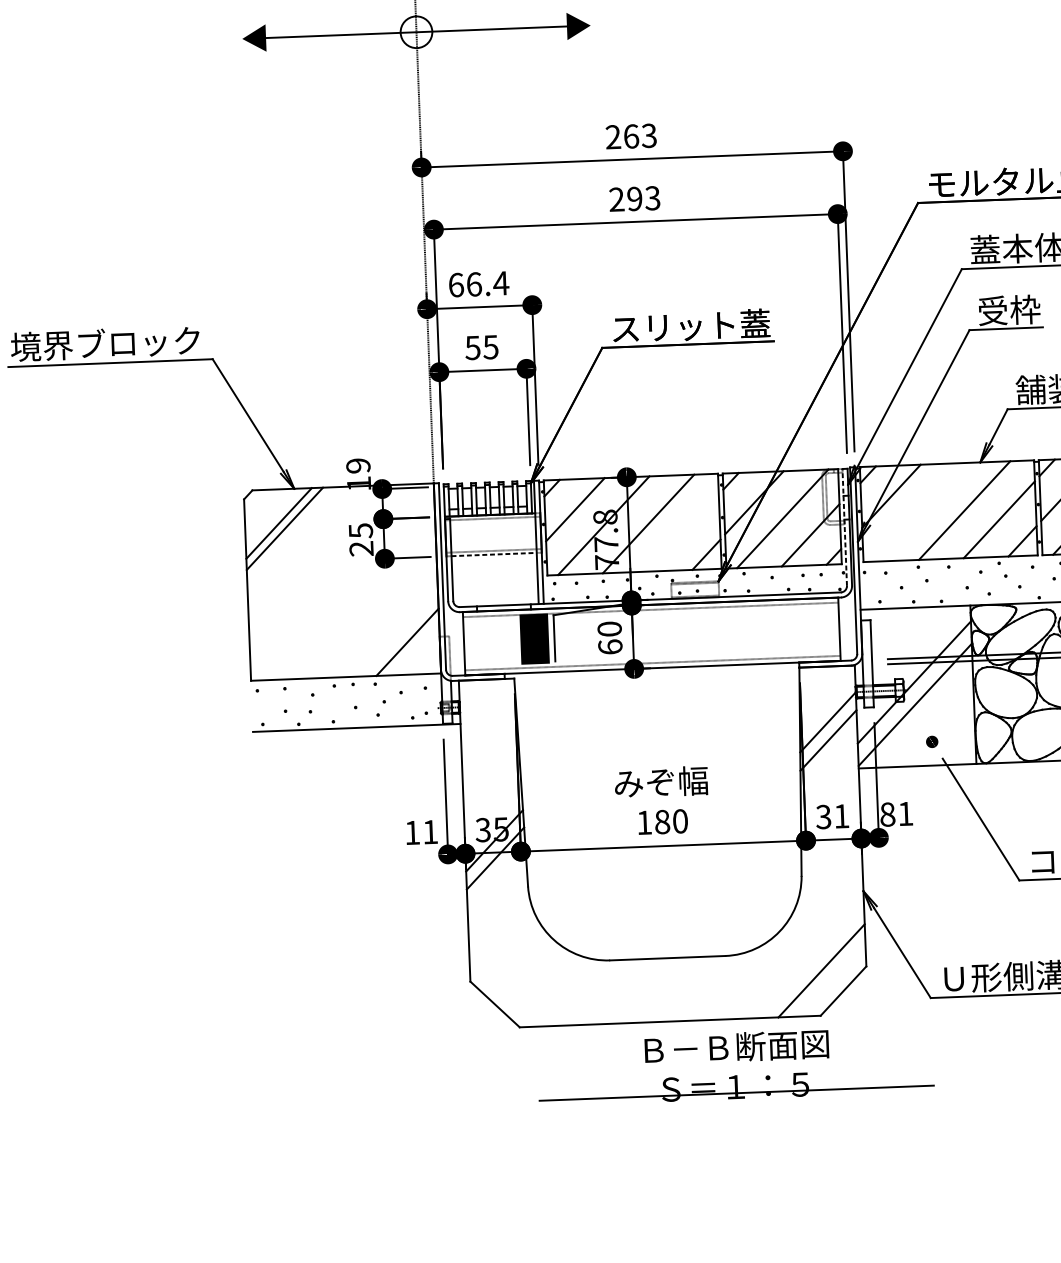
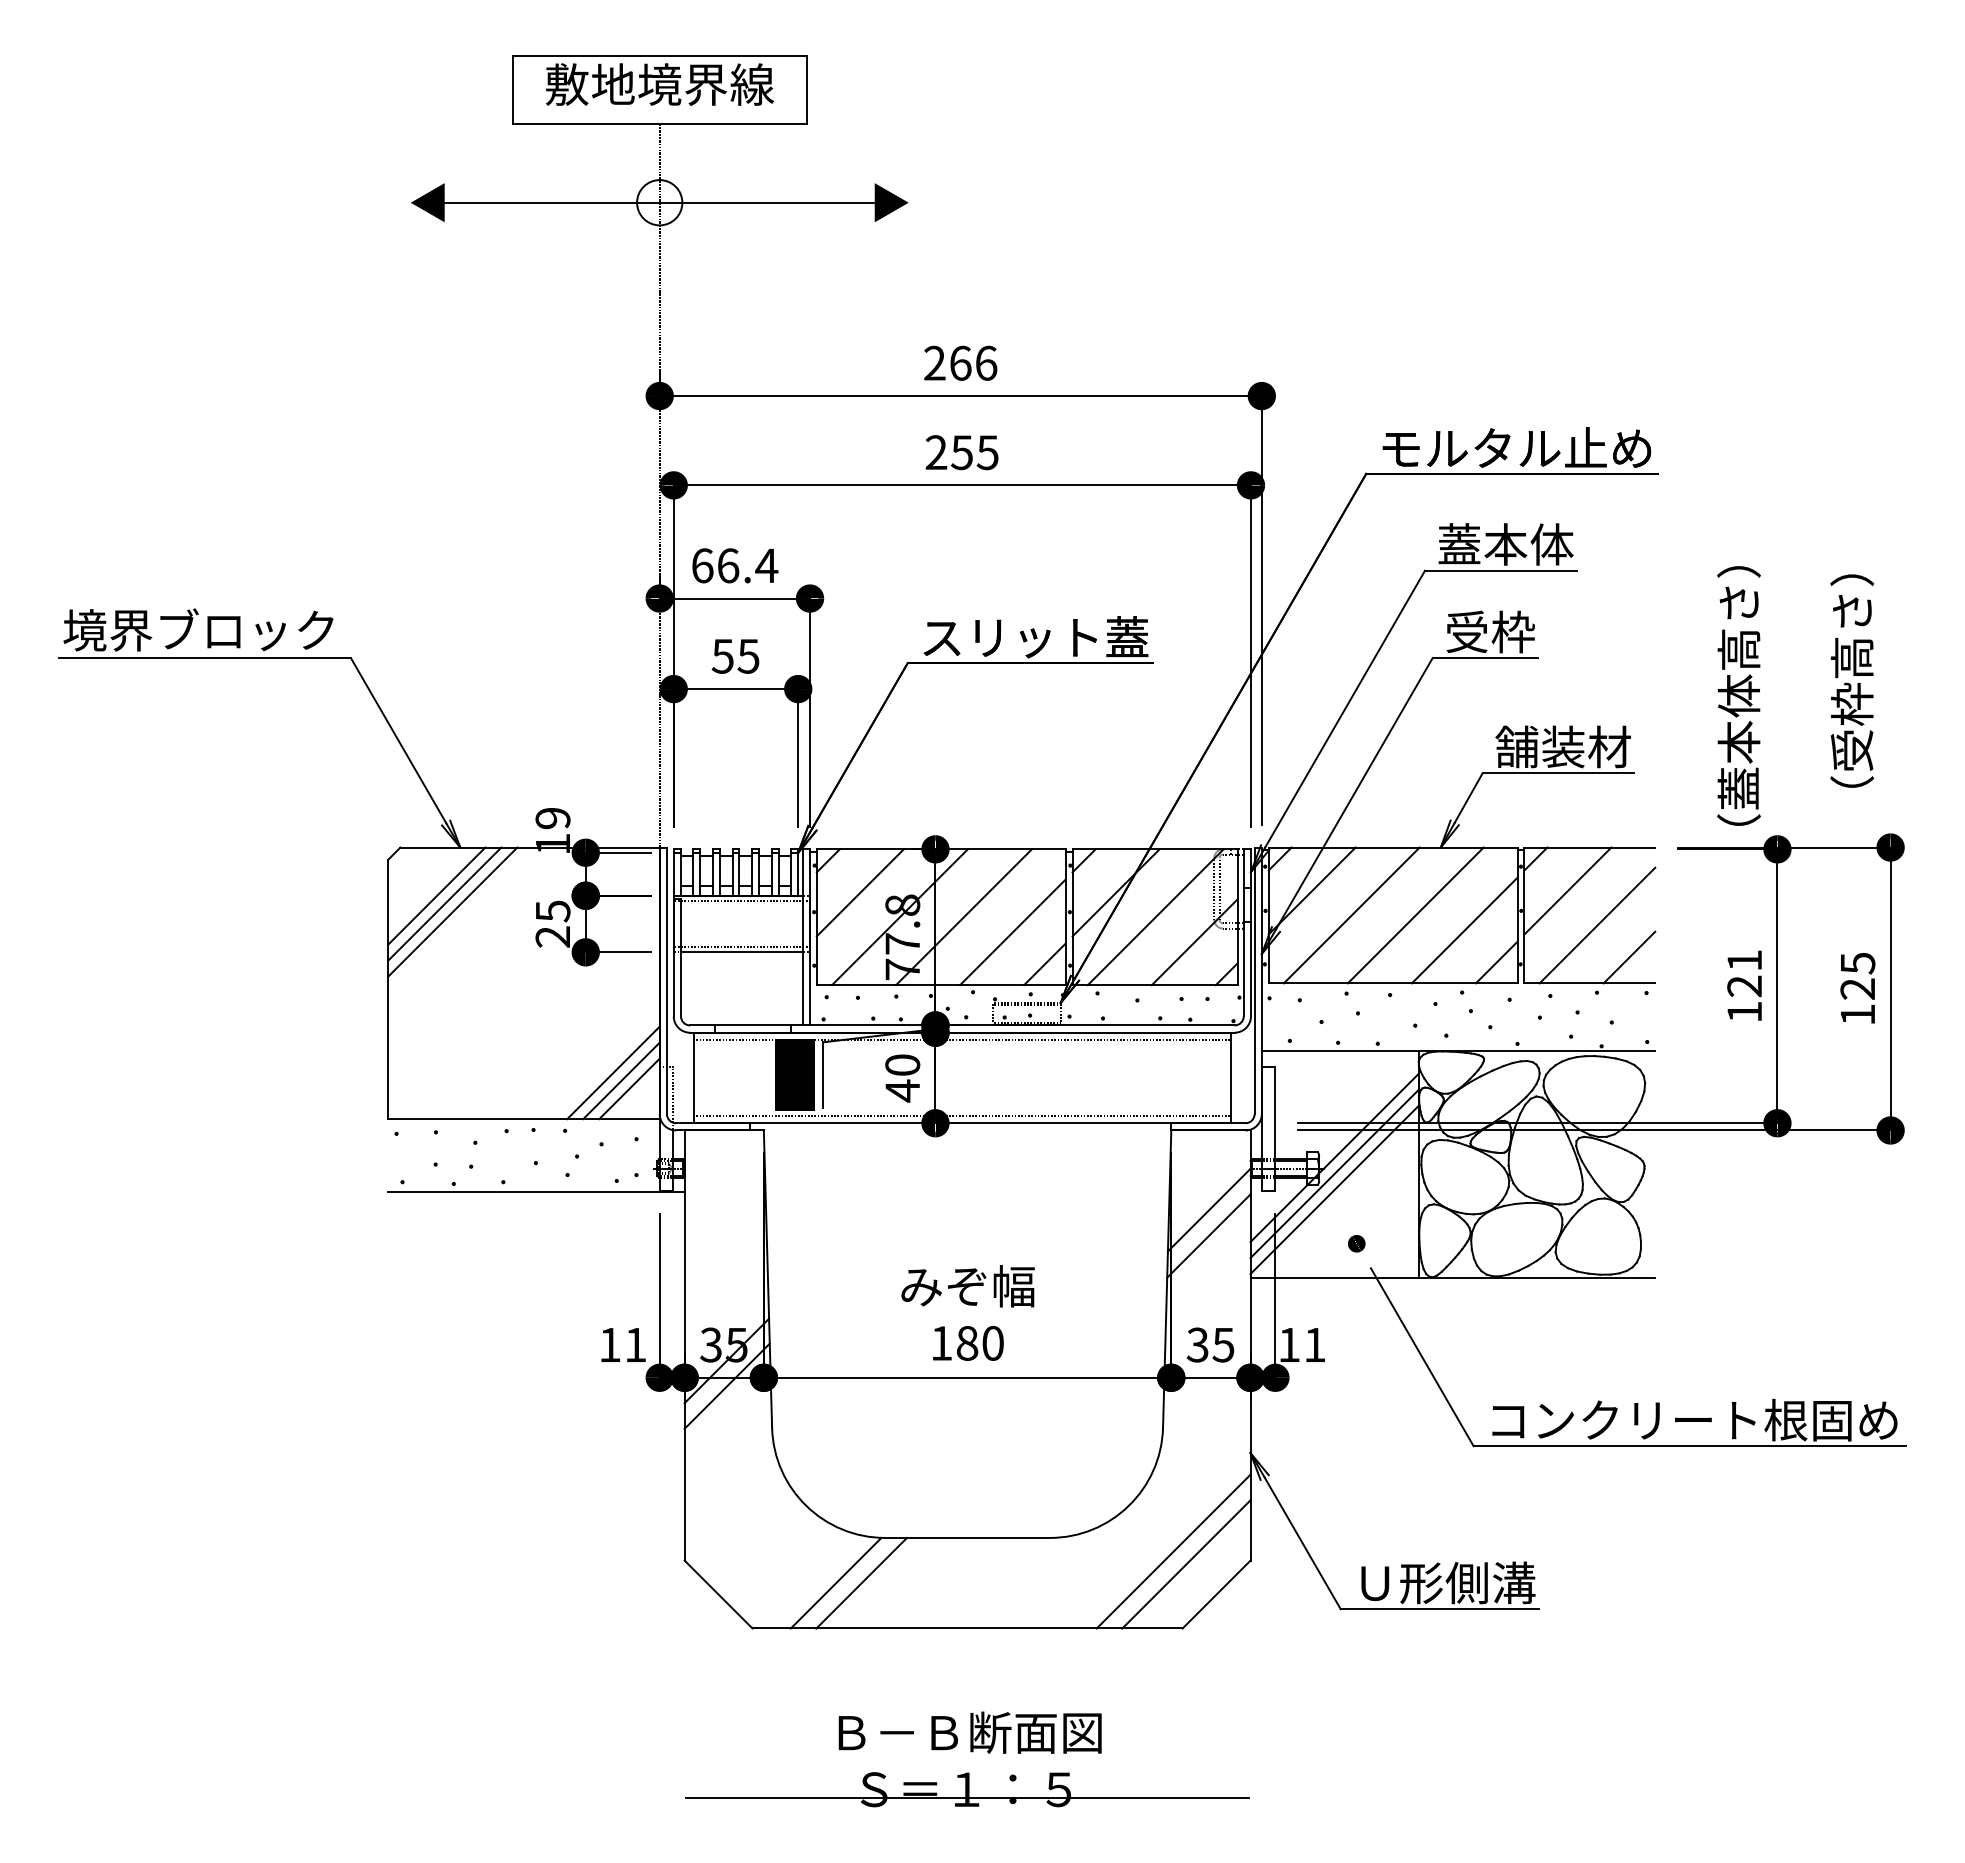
text: (649, 135) -> (986, 362), 263 -> 266
text: (643, 198) -> (974, 452), 293 -> 255
line: (919, 512) -> (1351, 915), added
line: (844, 527) -> (1243, 932), dashed -> solid
line: (290, 533) -> (452, 911), added
line: (682, 533) -> (1012, 932), added
line: (493, 554) -> (741, 952), dashed -> solid
text: (610, 646) -> (902, 1090), 60 -> 40
line: (413, 647) -> (621, 1080), added
line: (419, 652) -> (629, 1088), added
line: (914, 693) -> (1334, 1173), added
text: (887, 814) -> (1289, 1344), 81 -> 11
text: (841, 816) -> (1223, 1345), 31 -> 35
line: (812, 962) -> (1173, 1551), added
line: (576, 992) -> (835, 1582), added
line: (594, 992) -> (861, 1582), added
part: (738, 1060) -> (971, 1752), moved

